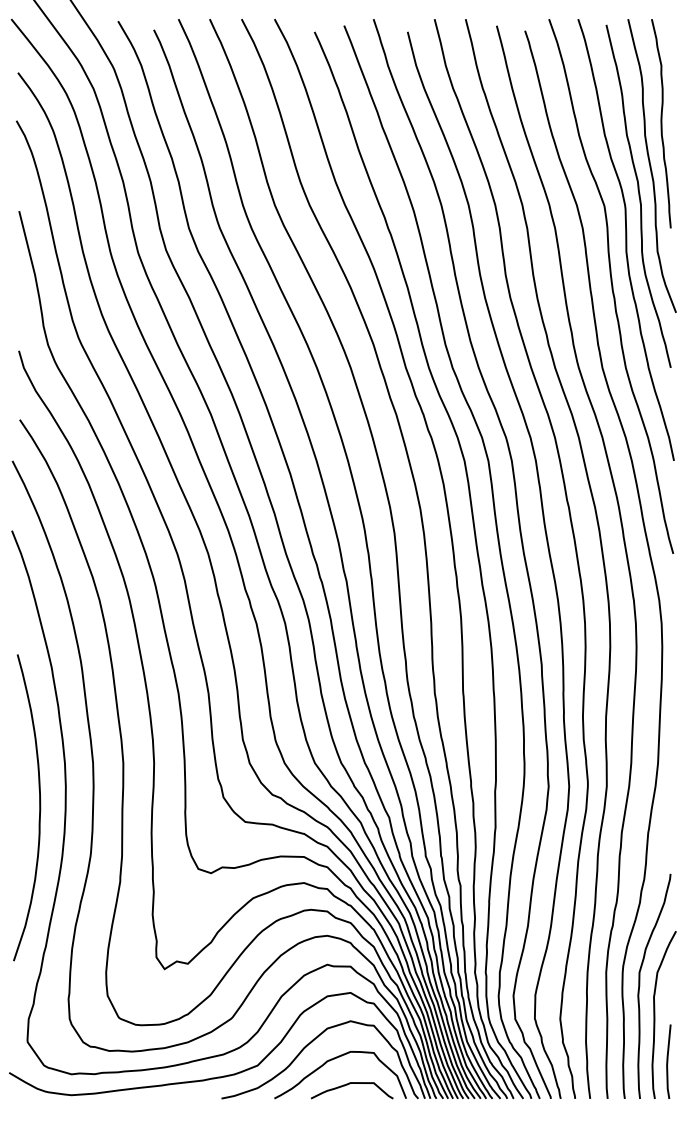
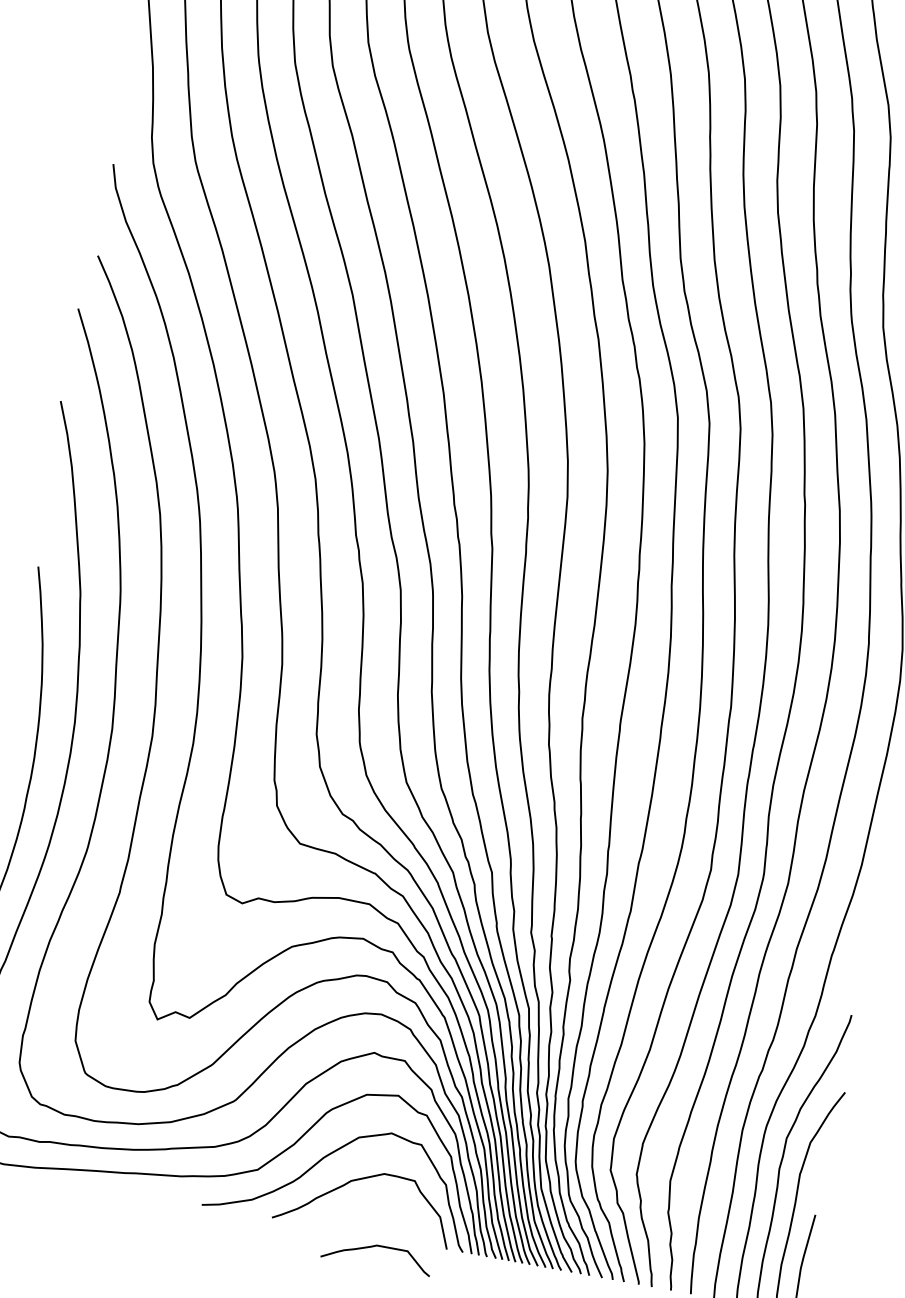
curve: (350, 1084) -> (376, 1247), moved

